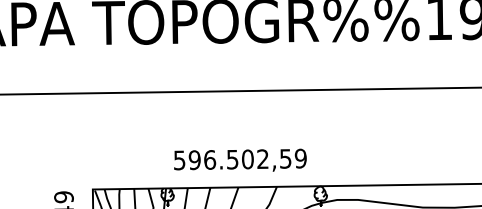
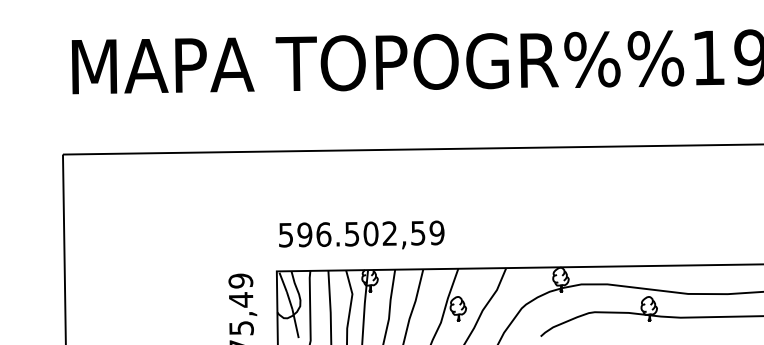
text: (240, 159) -> (361, 234), moved

